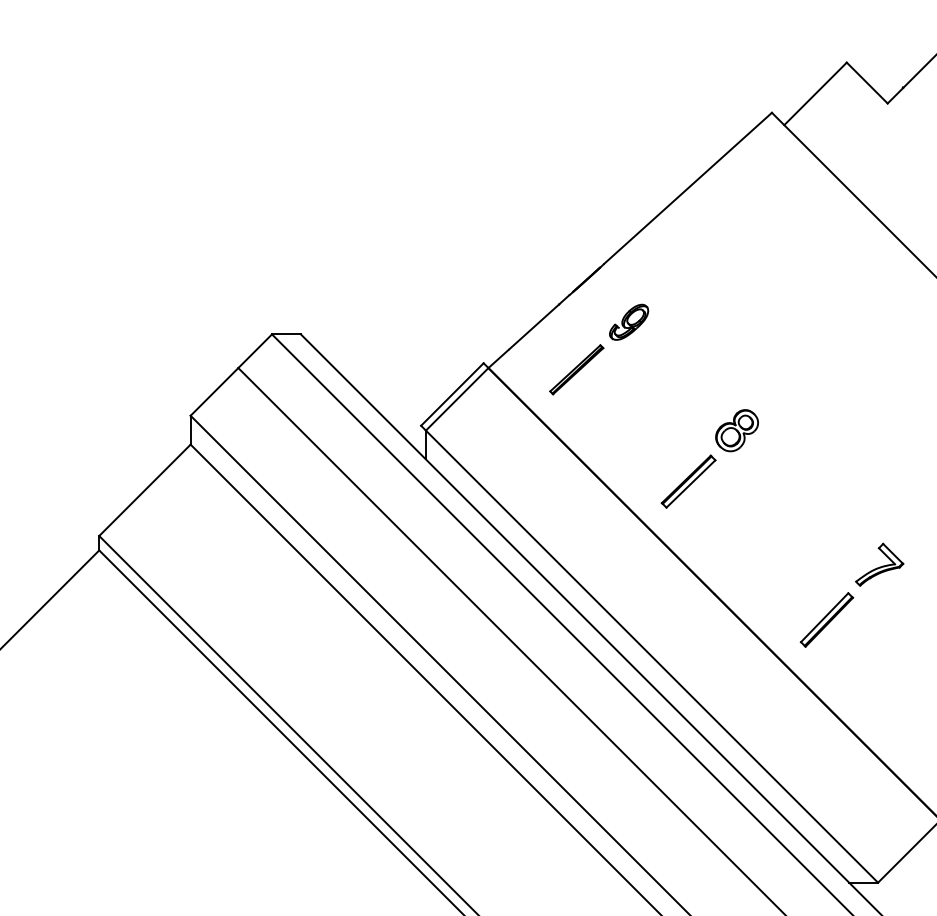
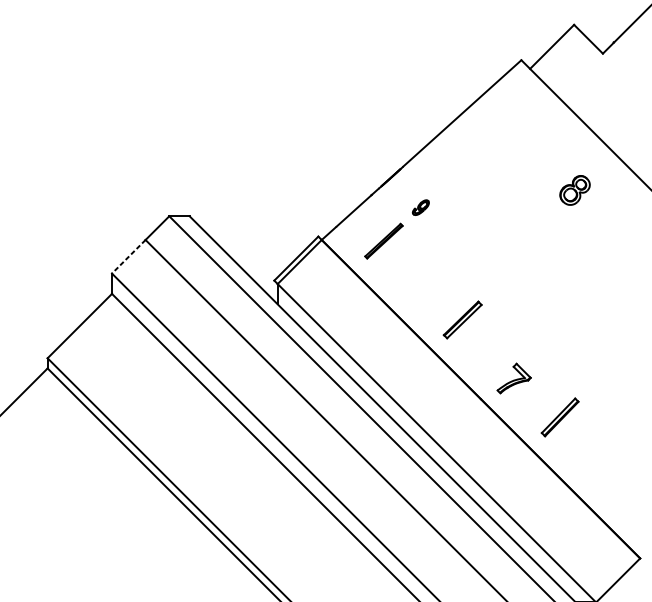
part: (629, 321) -> (421, 207), size x0.6
line: (214, 391) -> (128, 256), solid -> dashed
part: (736, 430) -> (574, 190), moved
part: (879, 564) -> (514, 378), moved

